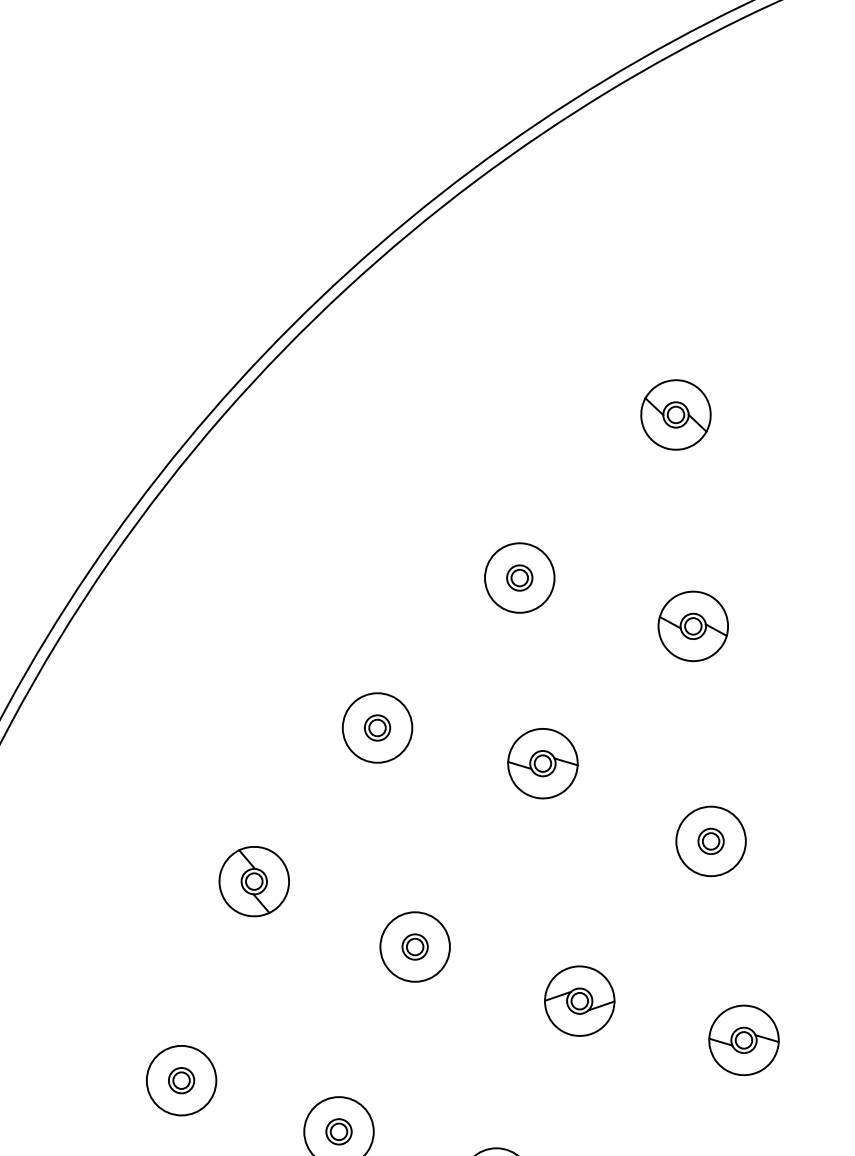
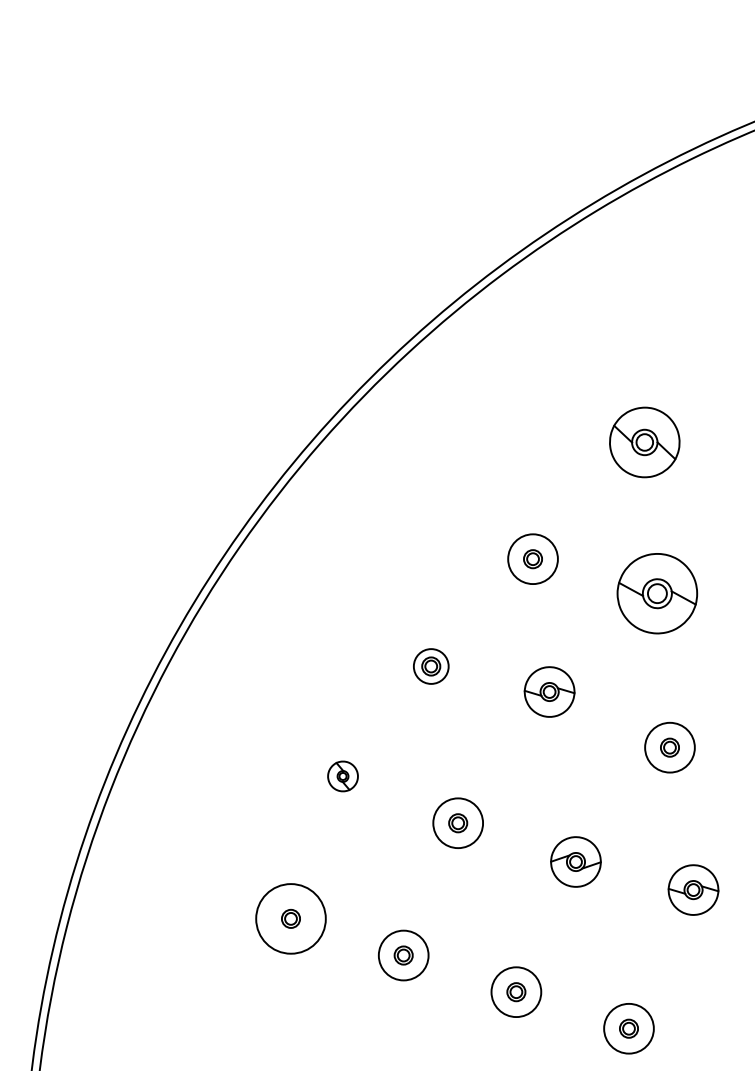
part: (675, 414) -> (644, 442), size x1.4
part: (692, 625) -> (656, 593), size x1.6
circle: (377, 727) -> (431, 666), size x0.7
part: (253, 881) -> (342, 776), size x0.6
circle: (180, 1080) -> (290, 918), size x1.4

